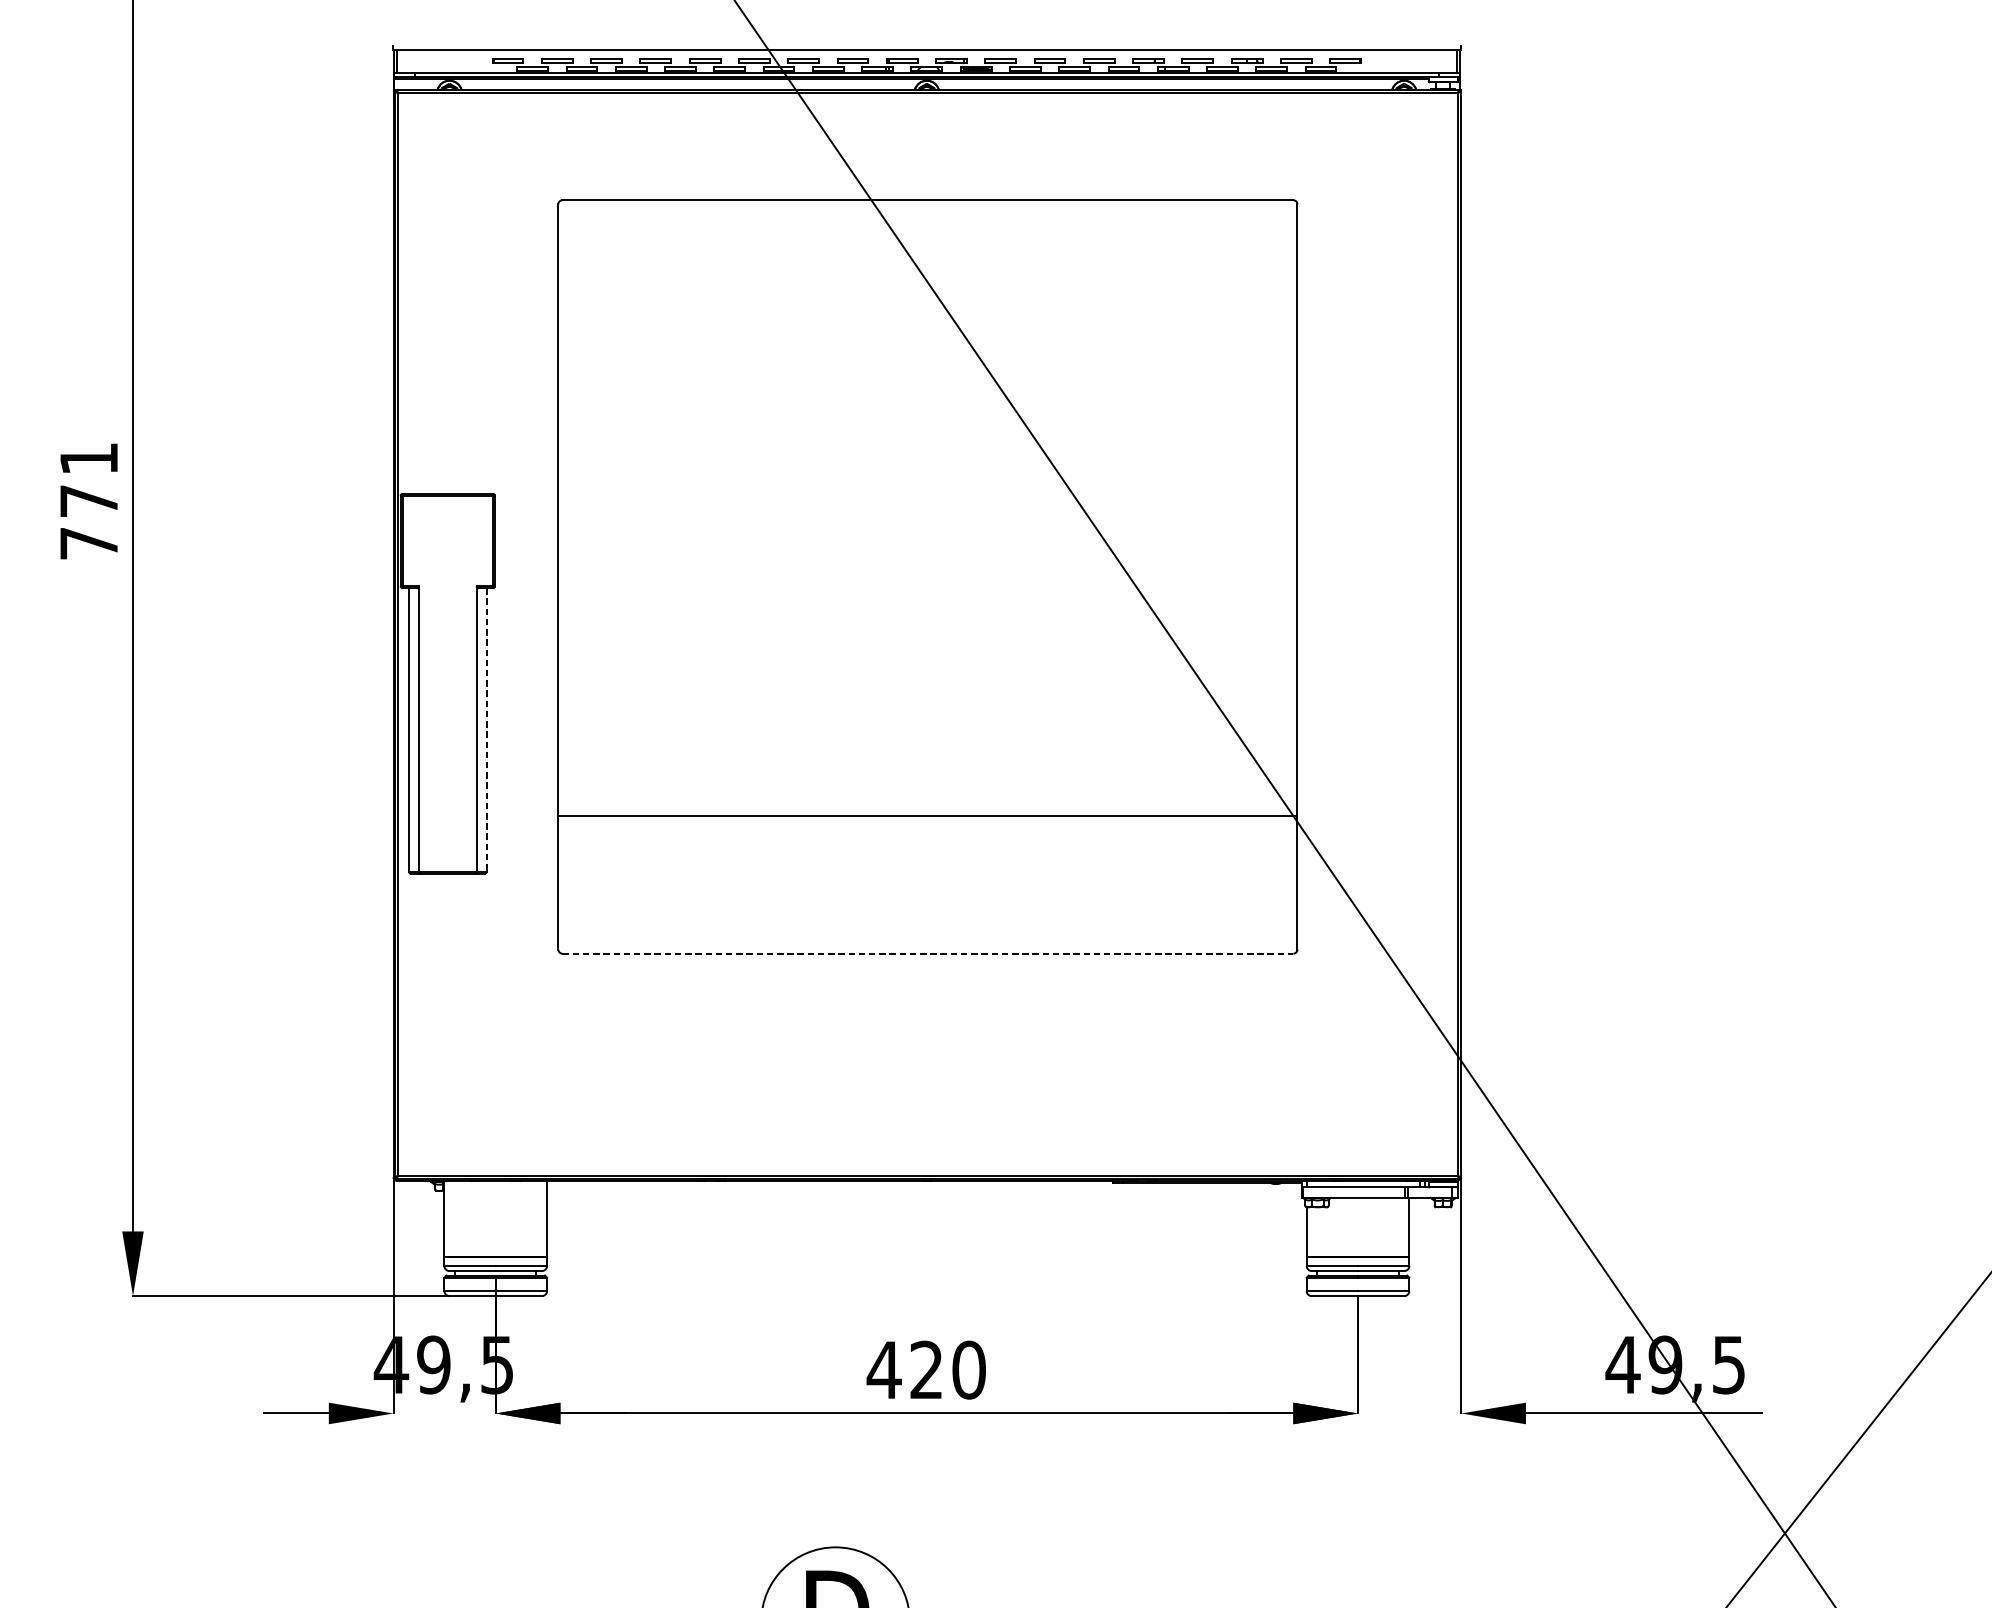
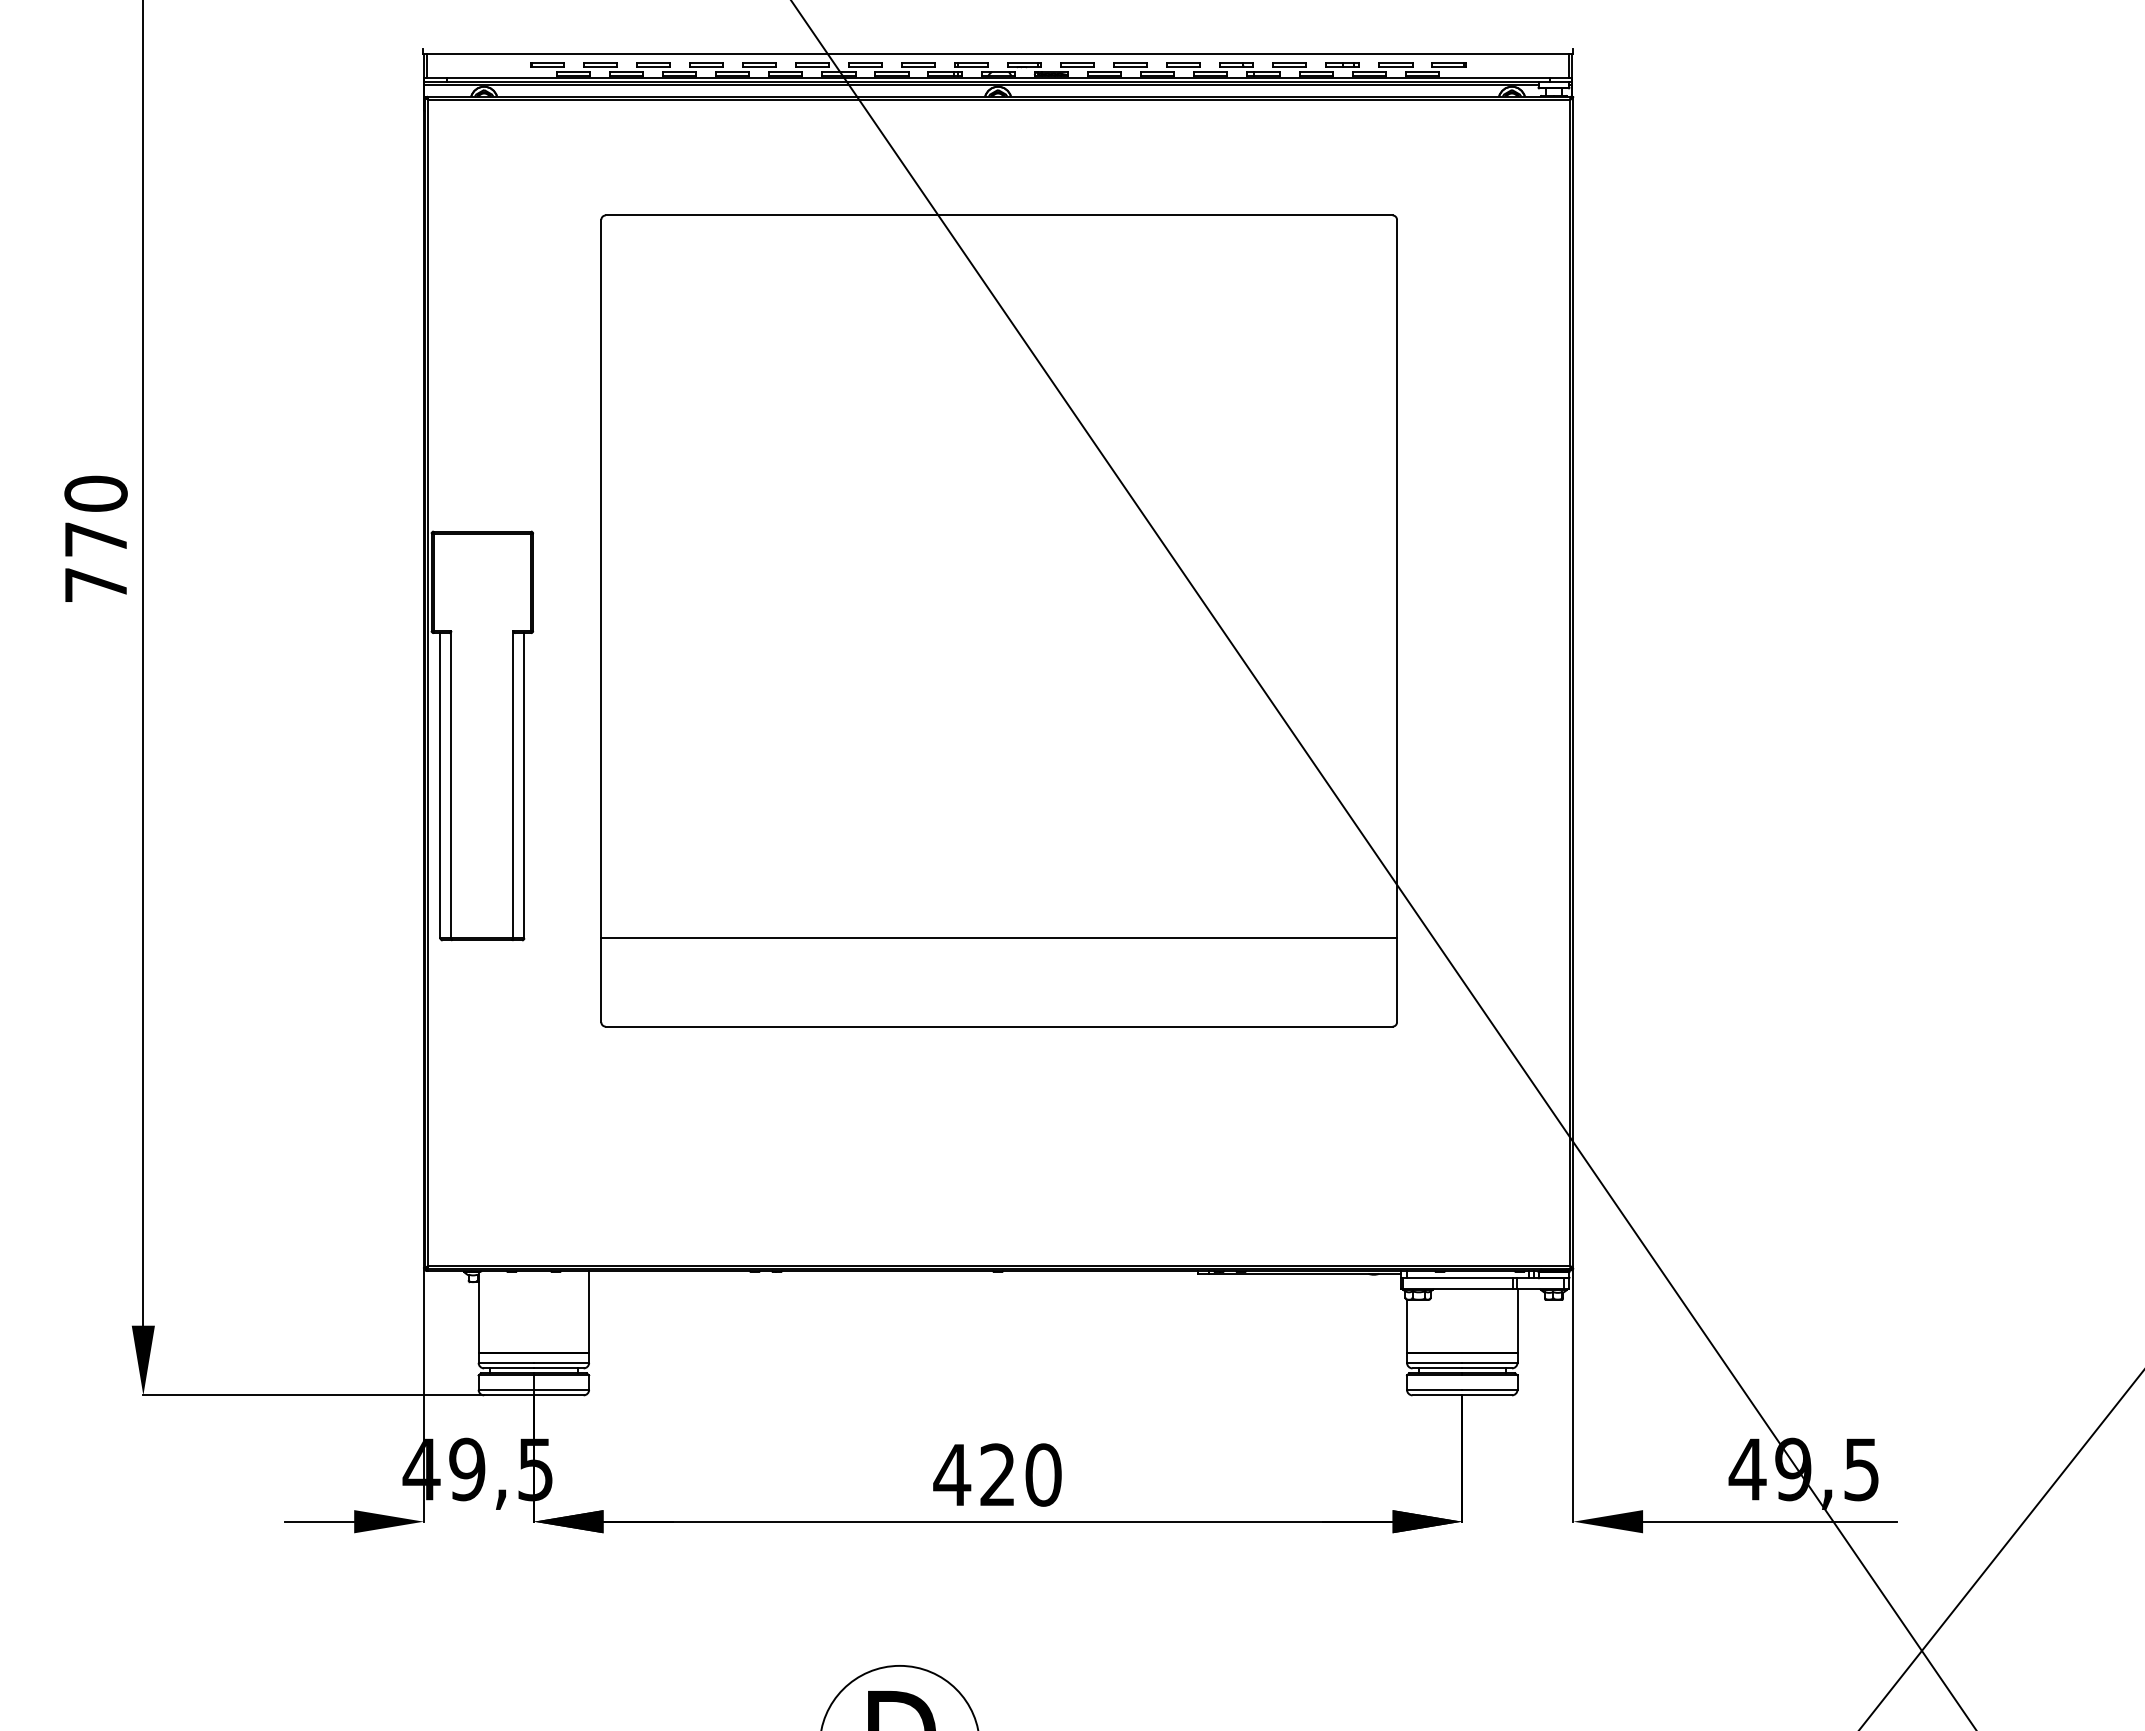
text: (88, 458) -> (95, 493), 771 -> 770
line: (487, 729) -> (524, 785), dashed -> solid
line: (928, 816) -> (999, 938), moved
line: (928, 953) -> (999, 1026), dashed -> solid

